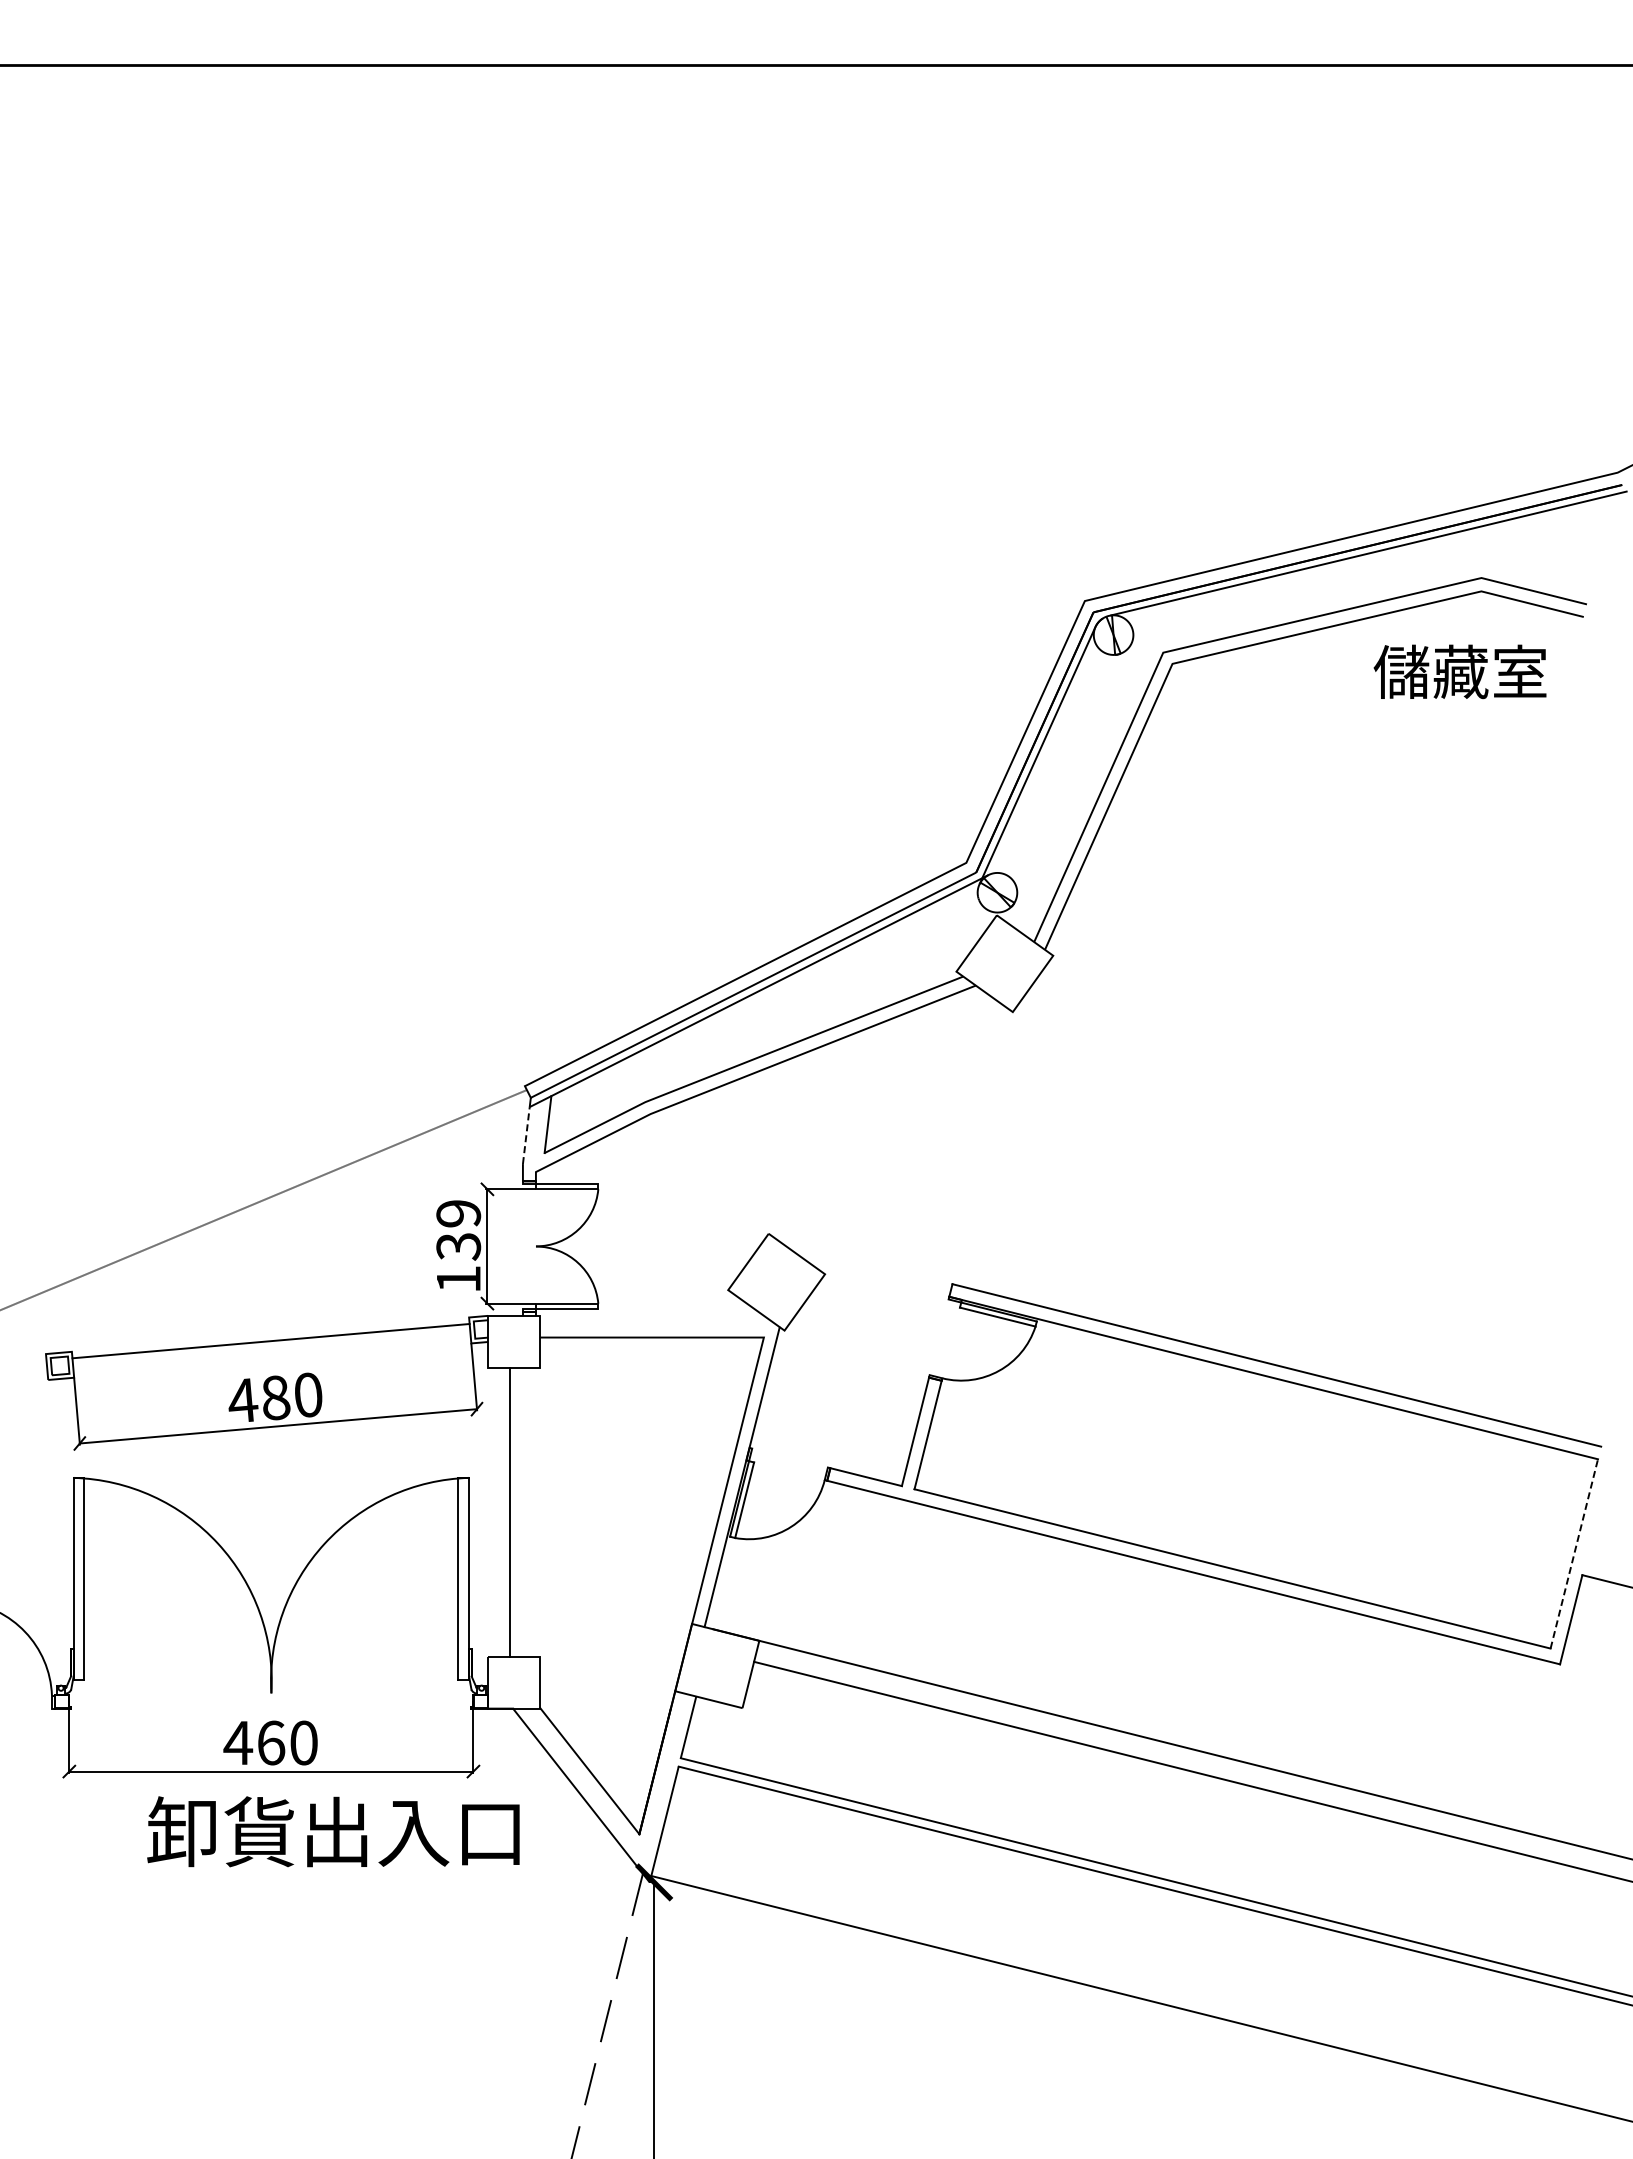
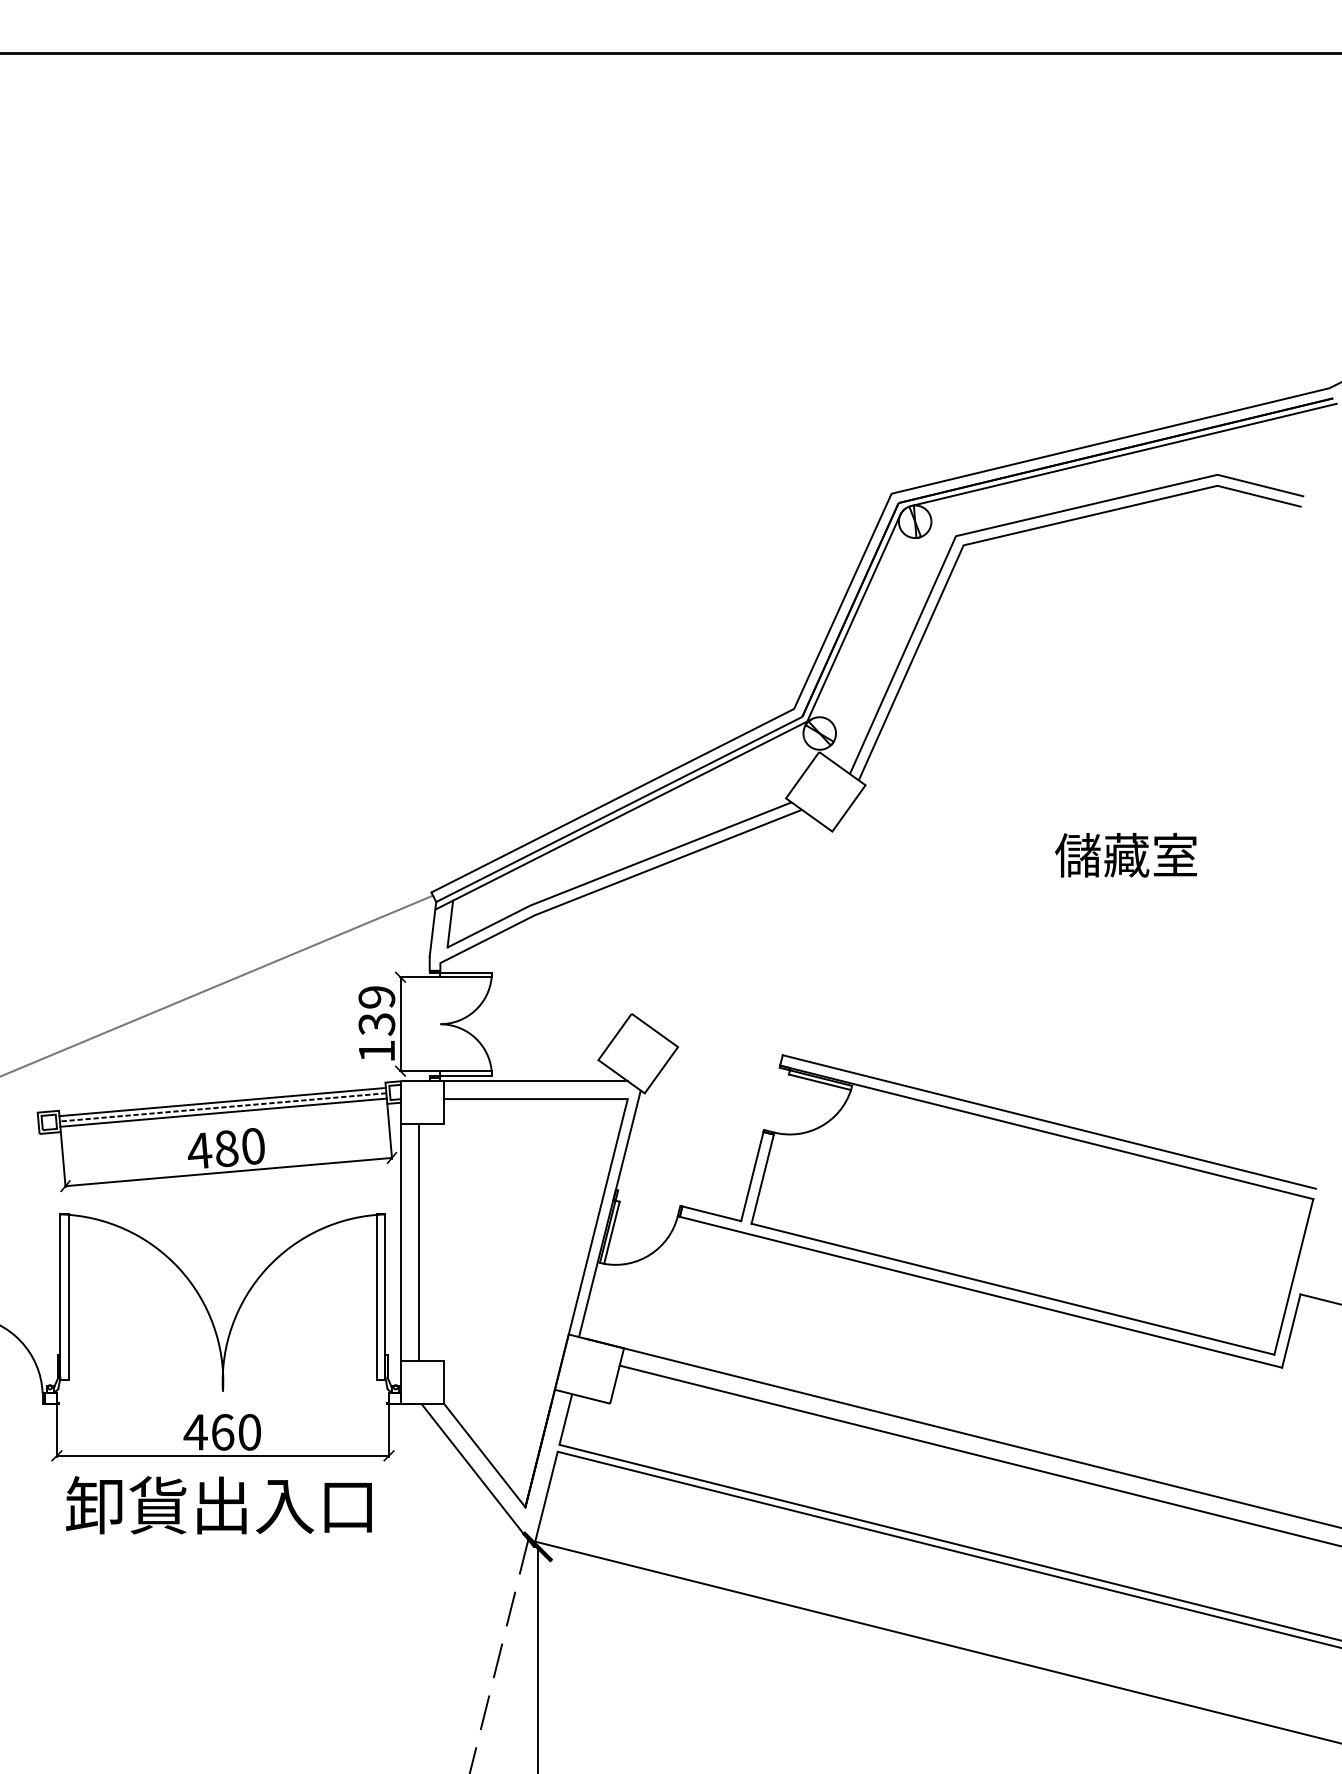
text: (1459, 671) -> (1125, 854), moved
line: (526, 1135) -> (432, 933), dashed -> solid
line: (651, 1315) -> (535, 1080), added
line: (271, 1347) -> (223, 1107), added
line: (271, 1353) -> (223, 1112), added
line: (488, 1511) -> (401, 1242), added
line: (1574, 1553) -> (1294, 1276), dashed -> solid
text: (333, 1831) -> (218, 1505), moved

